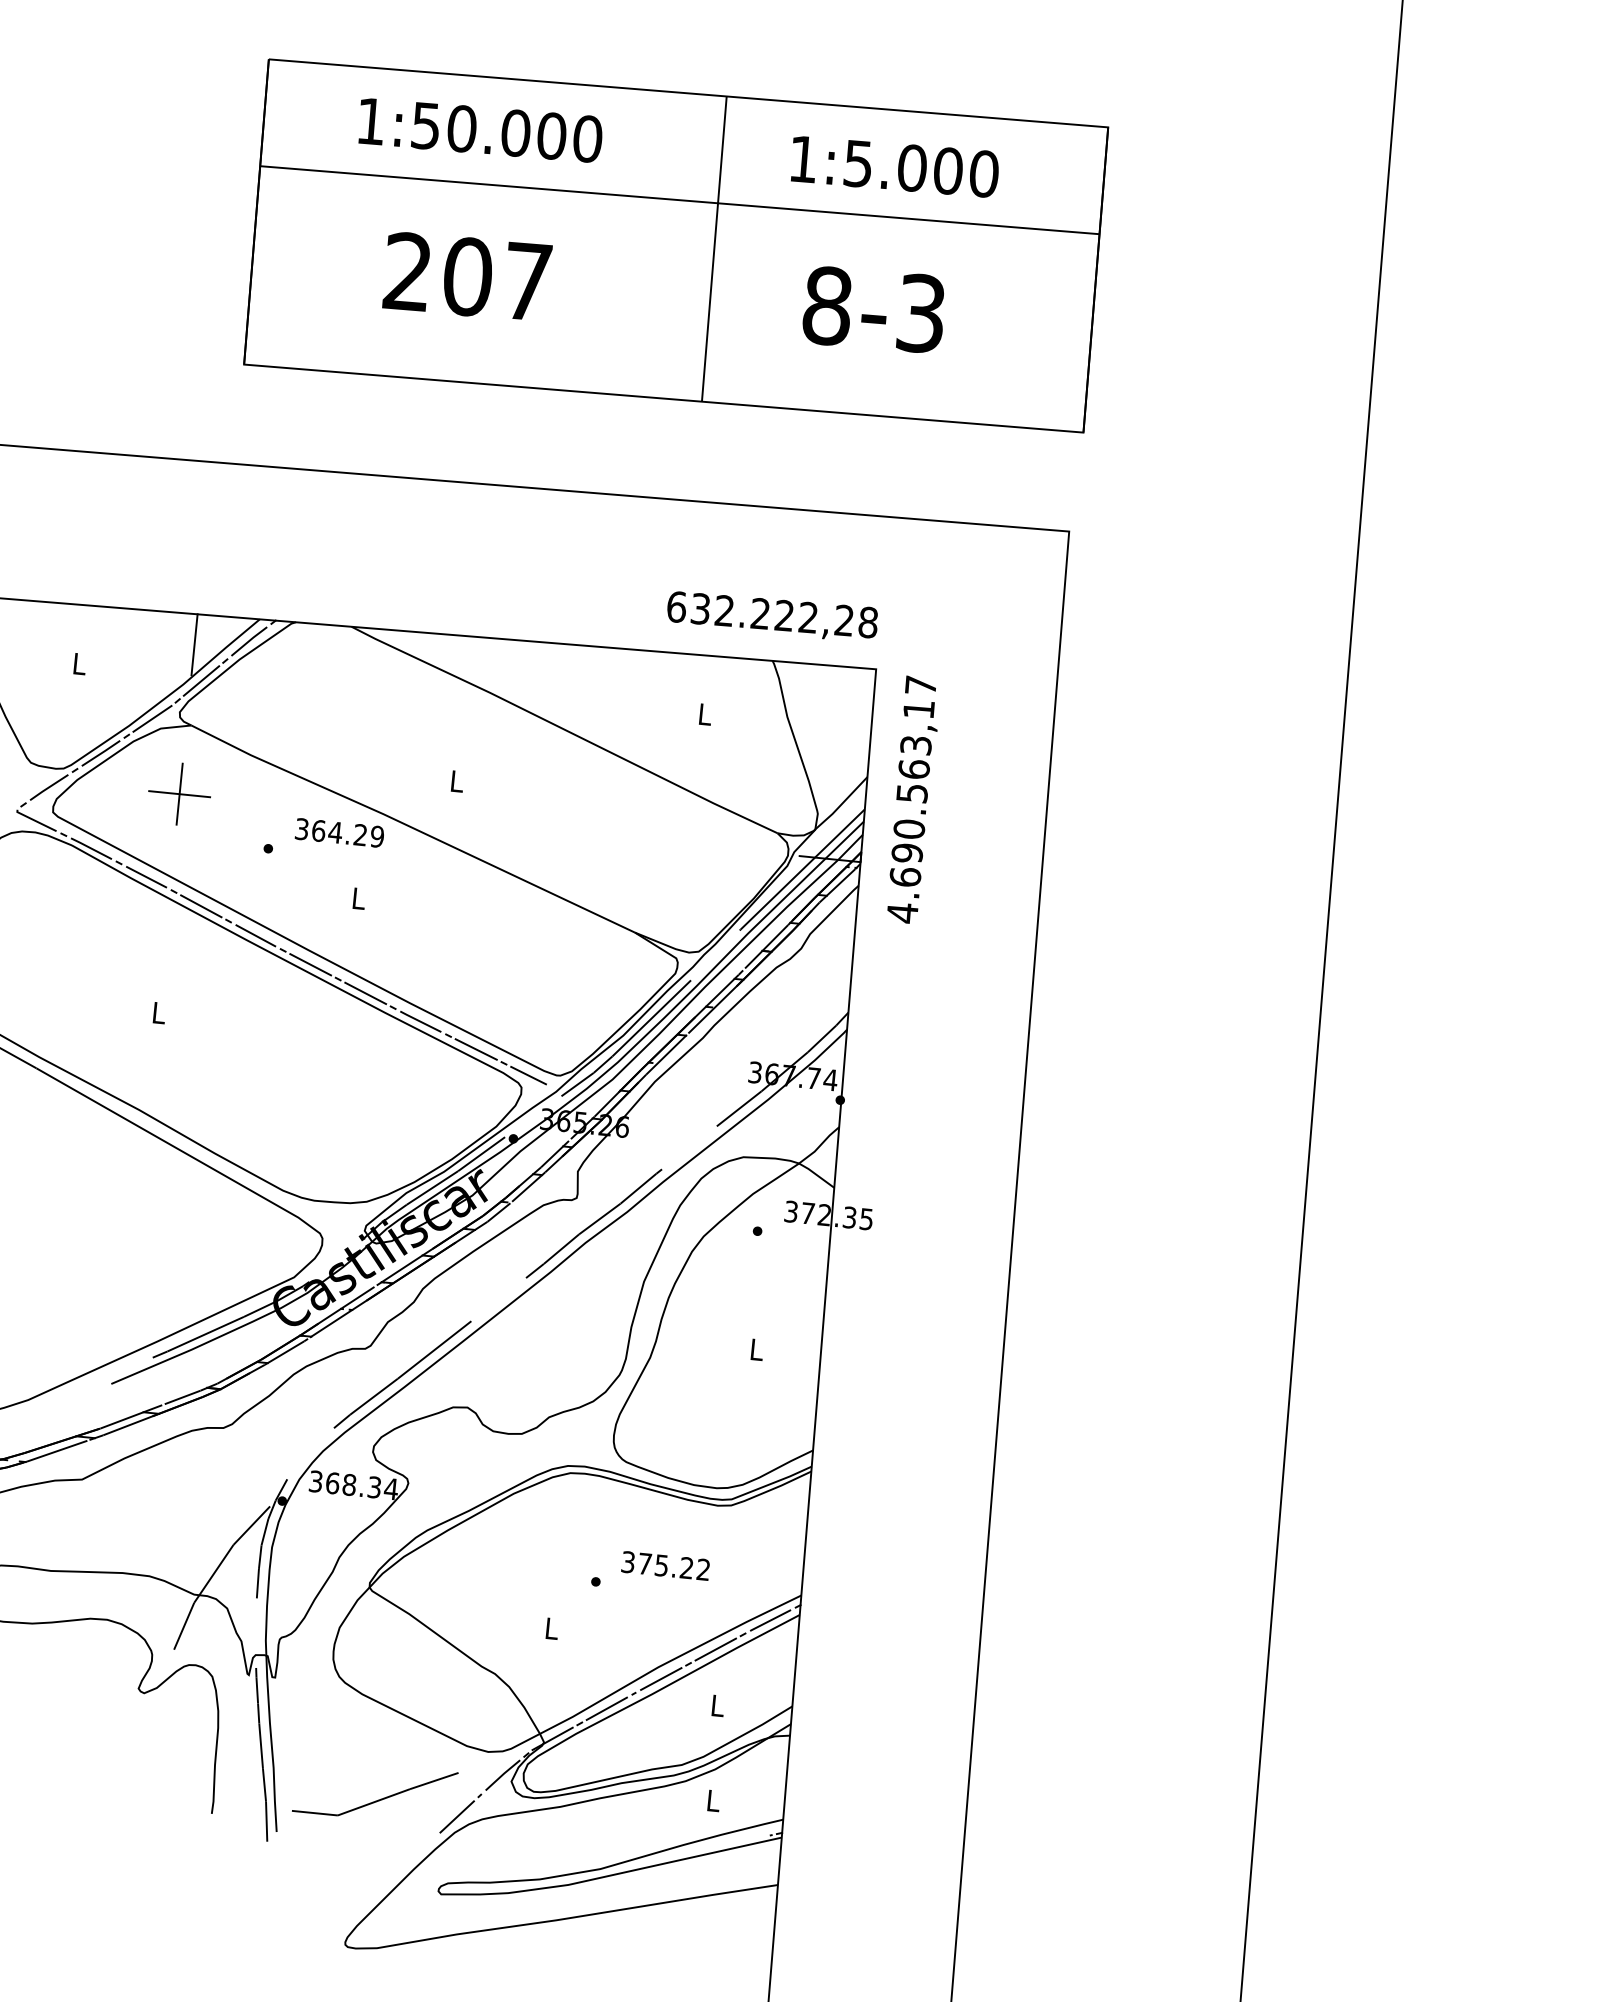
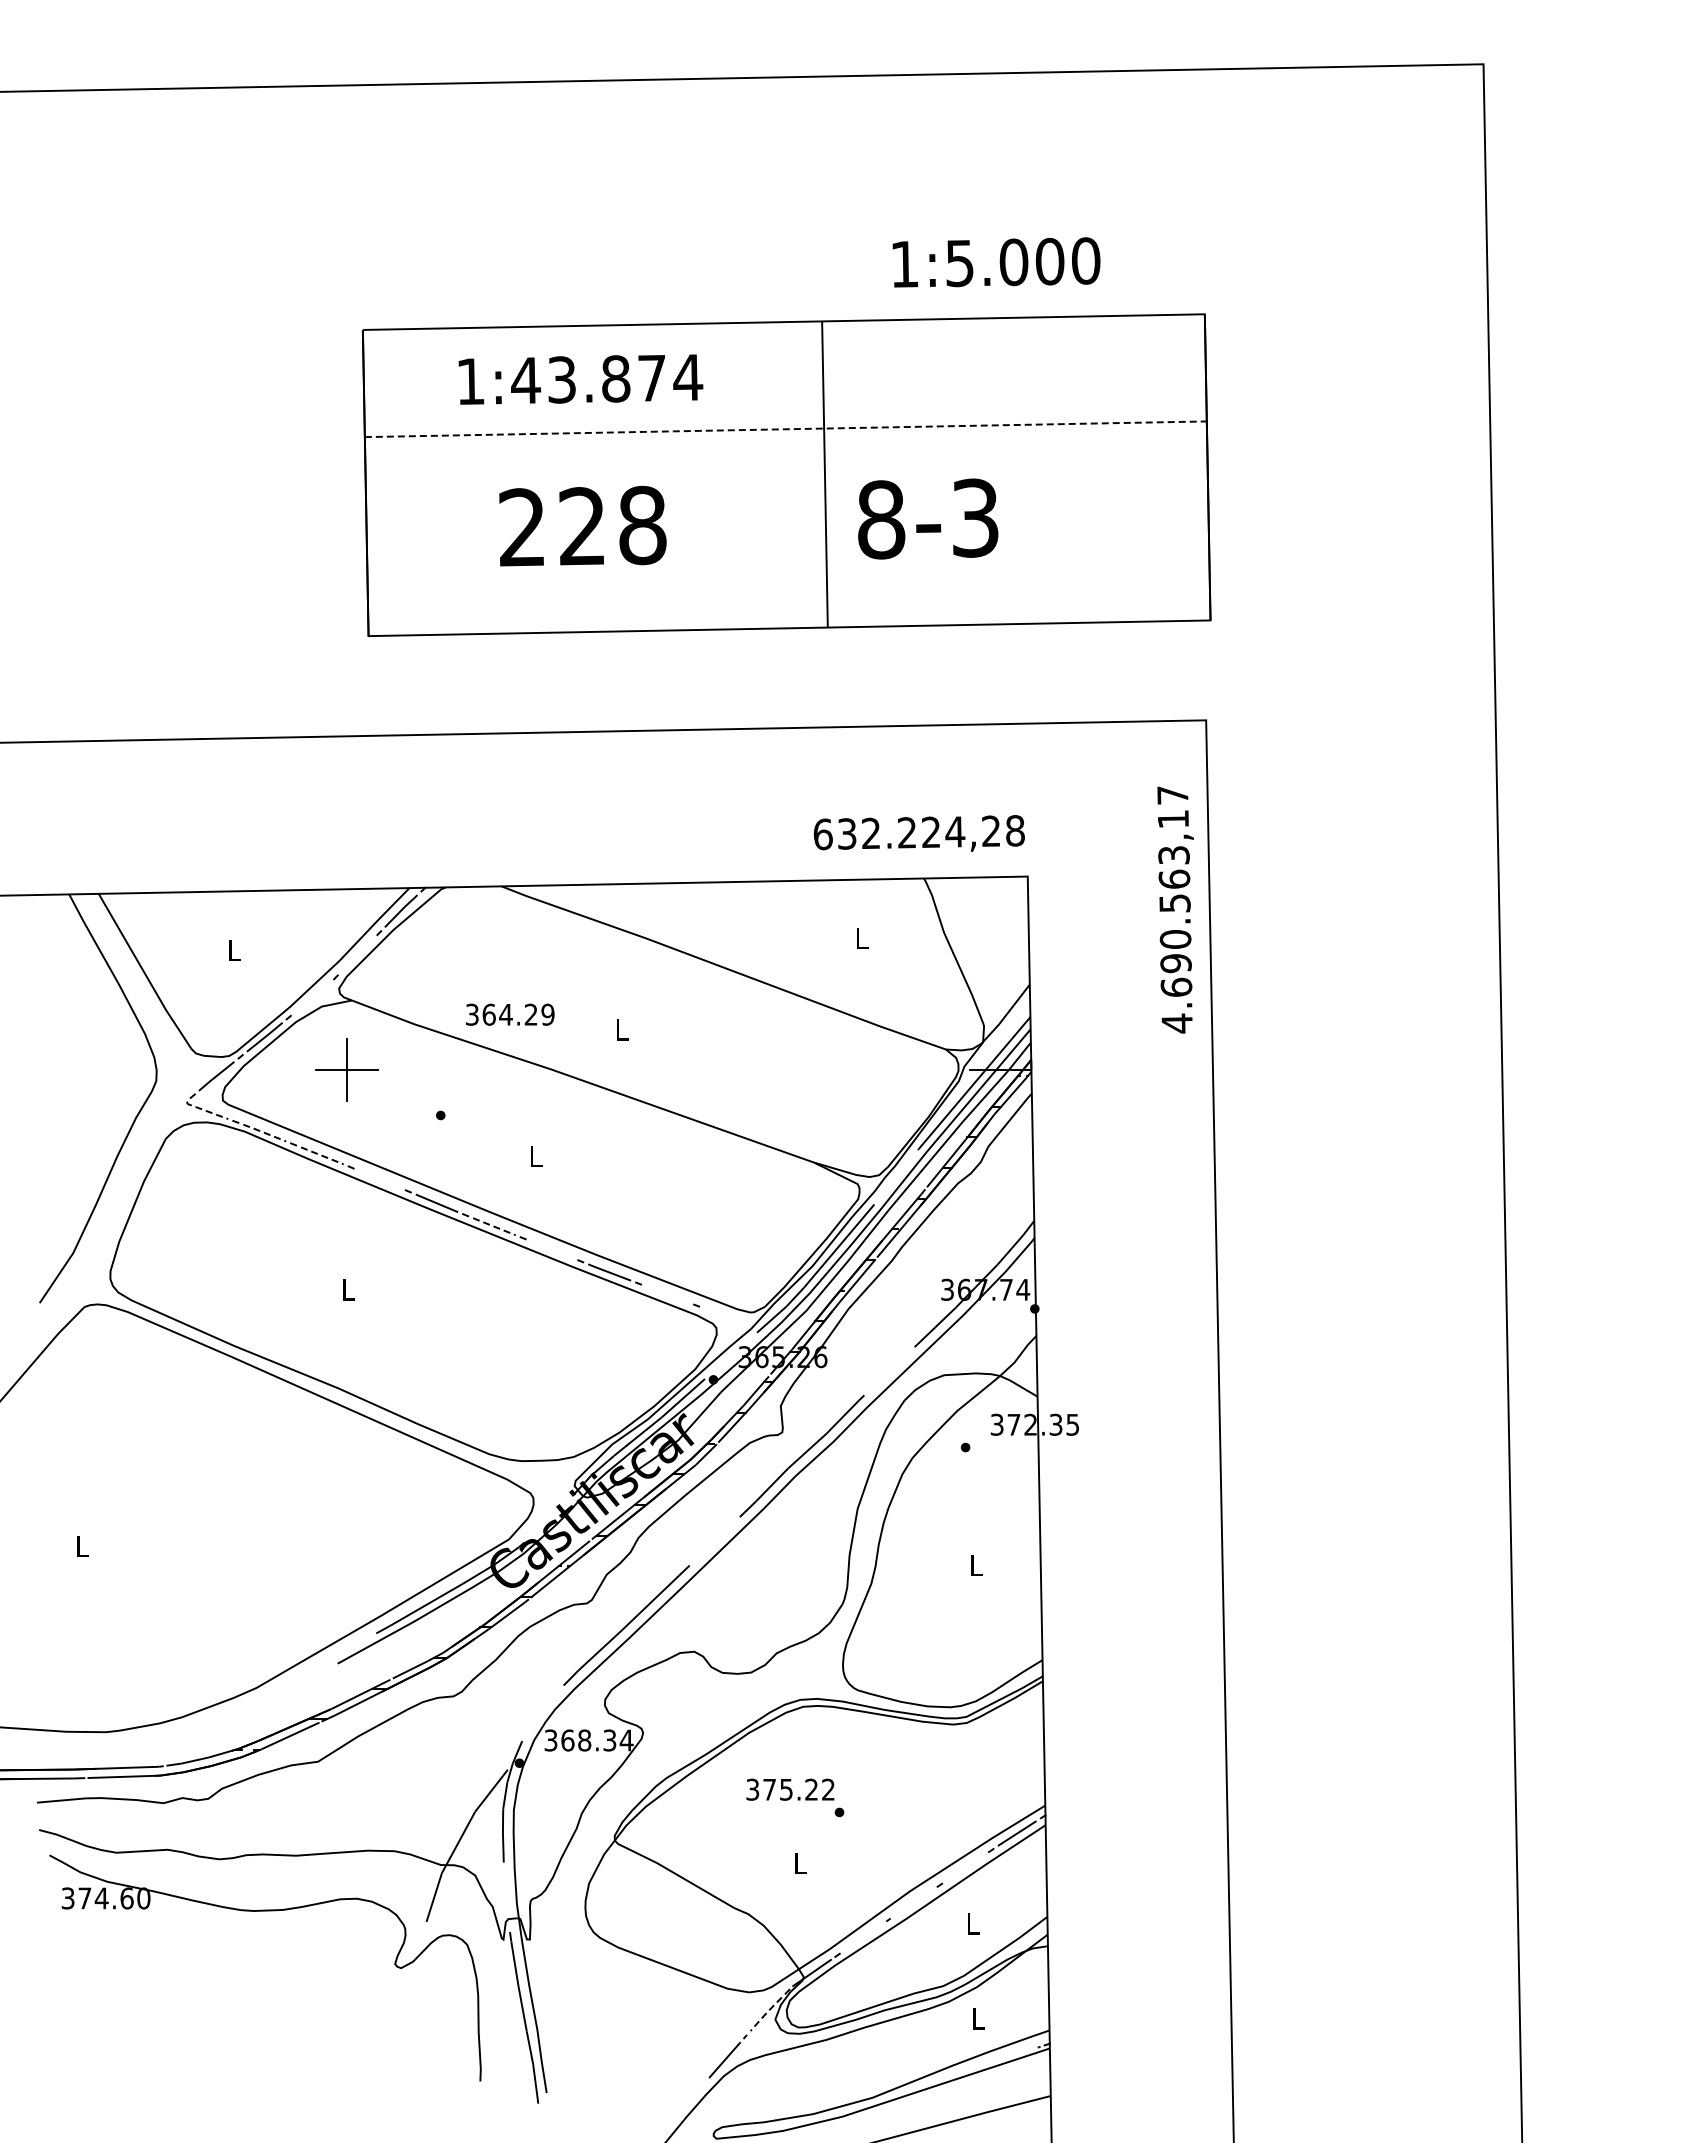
text: (507, 131) -> (607, 378), 1:50.000 -> 1:43.874
text: (894, 166) -> (996, 262), moved
line: (680, 200) -> (786, 429), solid -> dashed
text: (497, 278) -> (612, 525), 207 -> 228
text: (874, 309) -> (928, 518), moved
text: (808, 617) -> (955, 831), 632.222,28 -> 632.224,28
line: (195, 644) -> (347, 919), removed
line: (201, 680) -> (357, 954), removed
line: (152, 718) -> (312, 997), removed
text: (912, 799) -> (1175, 909), moved
line: (34, 820) -> (205, 1110), solid -> dashed
text: (340, 832) -> (510, 1014), moved
line: (91, 848) -> (264, 1132), solid -> dashed
line: (147, 877) -> (323, 1156), solid -> dashed
line: (201, 906) -> (379, 1179), removed
line: (310, 964) -> (494, 1226), solid -> dashed
line: (365, 993) -> (551, 1249), removed
line: (476, 1049) -> (667, 1294), removed
line: (528, 1075) -> (722, 1315), removed
text: (665, 1565) -> (790, 1789), moved
line: (715, 1649) -> (965, 1867), removed
line: (661, 1678) -> (914, 1902), removed
line: (606, 1708) -> (862, 1937), removed
line: (503, 1774) -> (766, 2013), solid -> dashed
line: (378, 1799) -> (644, 2050), removed

